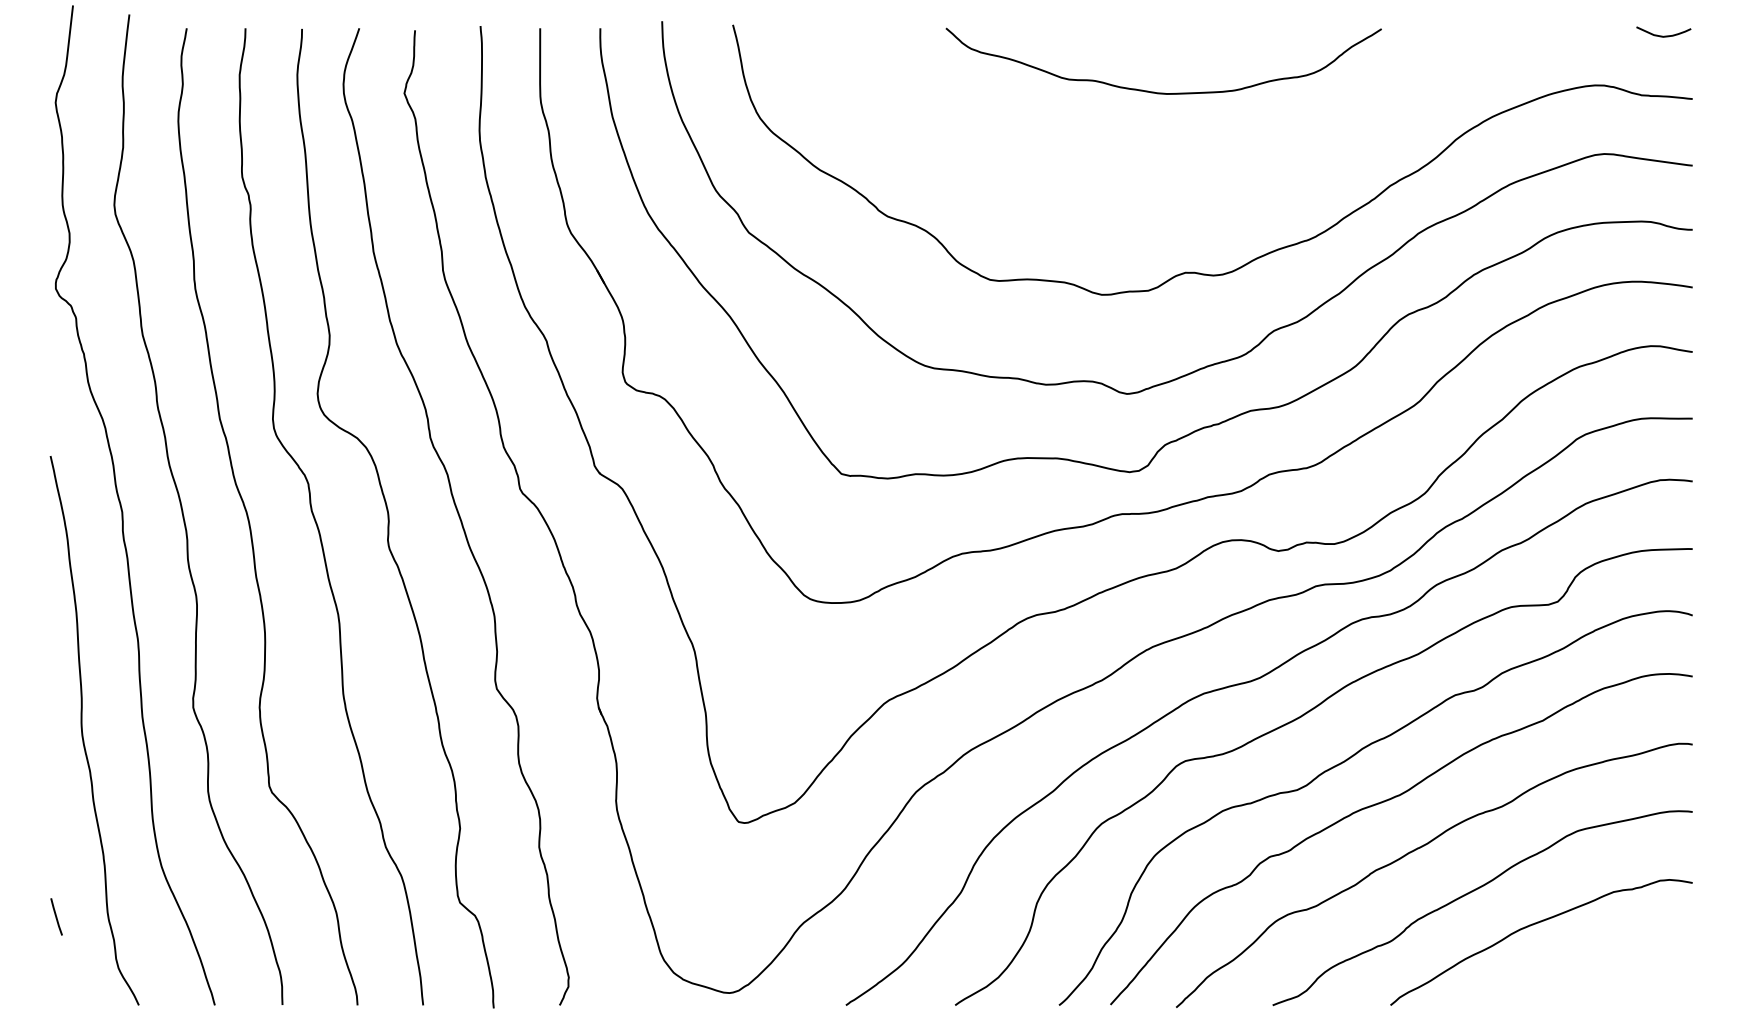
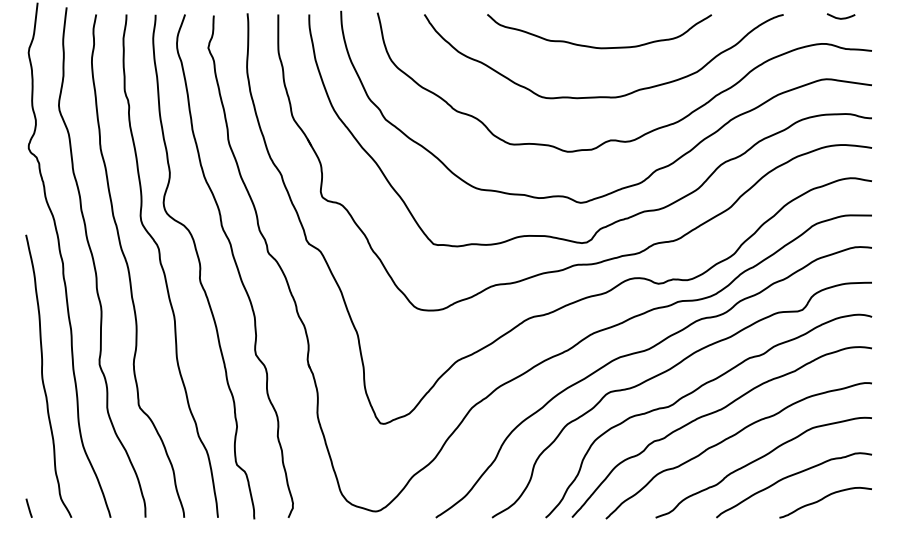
curve: (1662, 34) -> (840, 17), moved
curve: (1171, 187) -> (603, 96), added
line: (55, 915) -> (28, 507), moved
curve: (1598, 969) -> (823, 499), added

